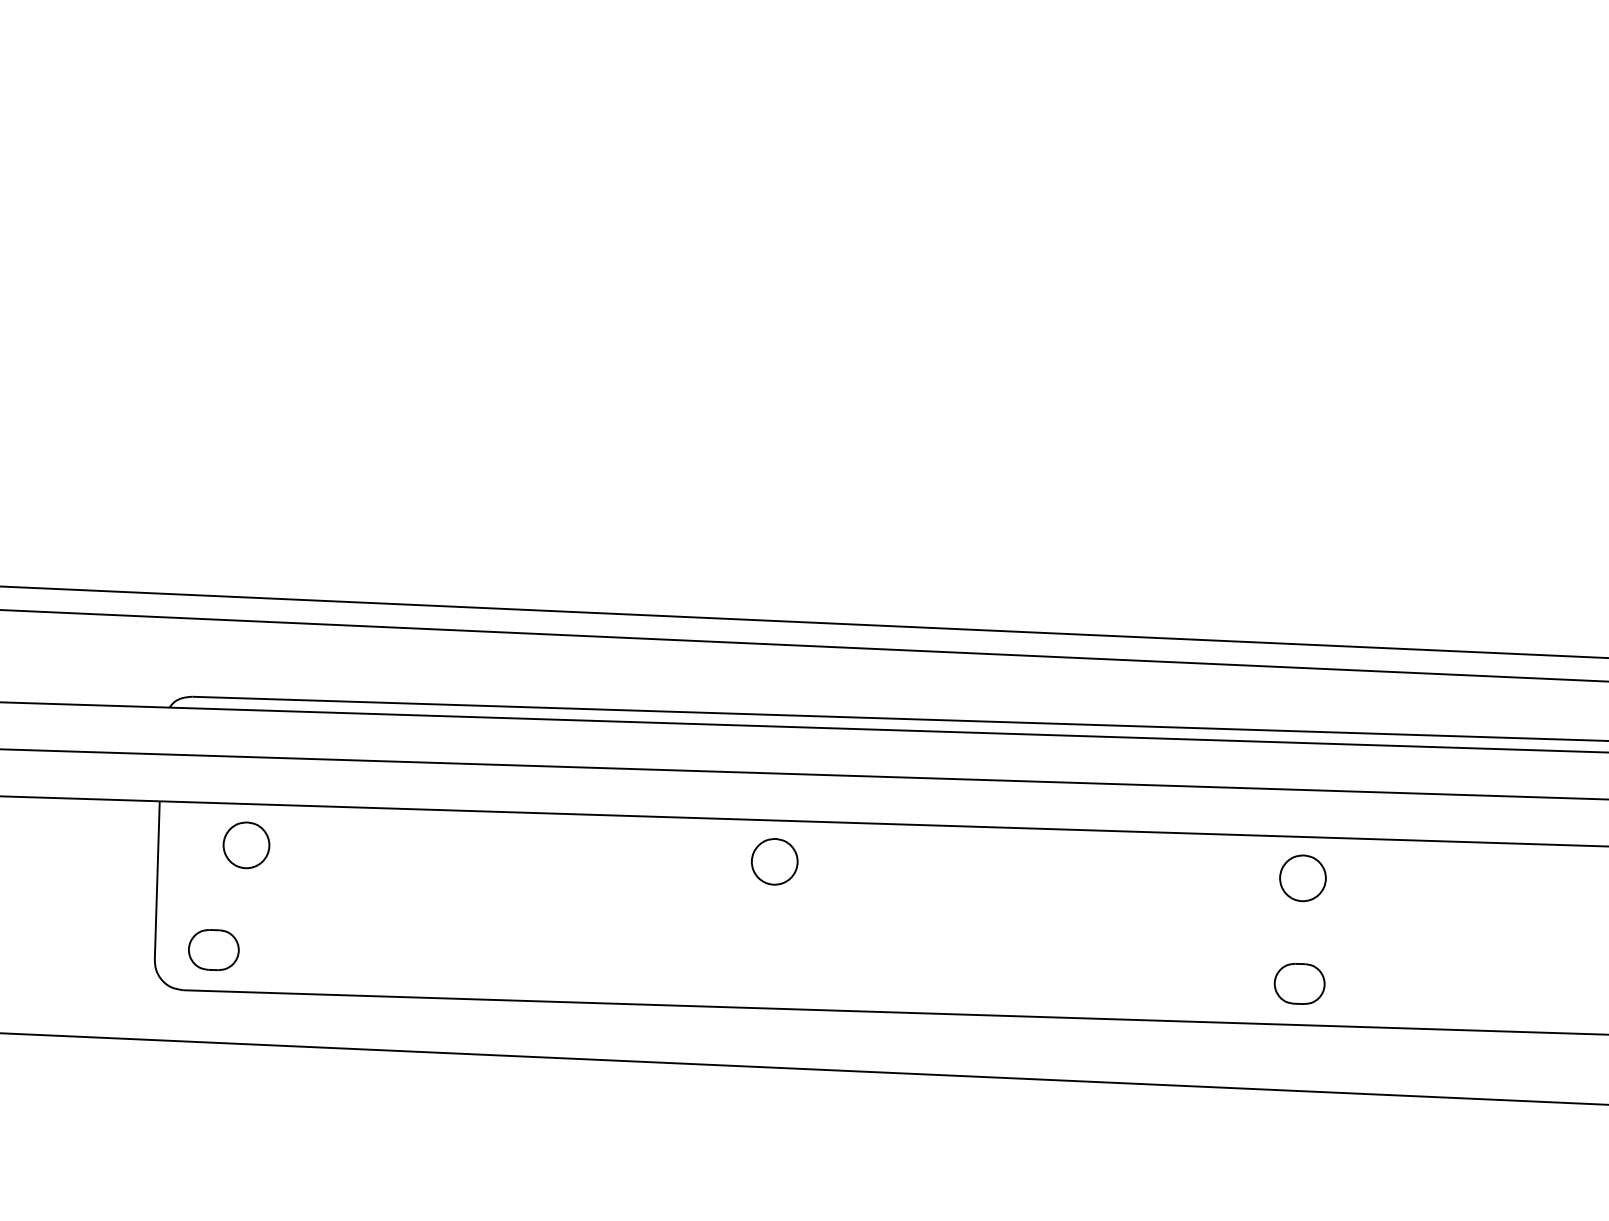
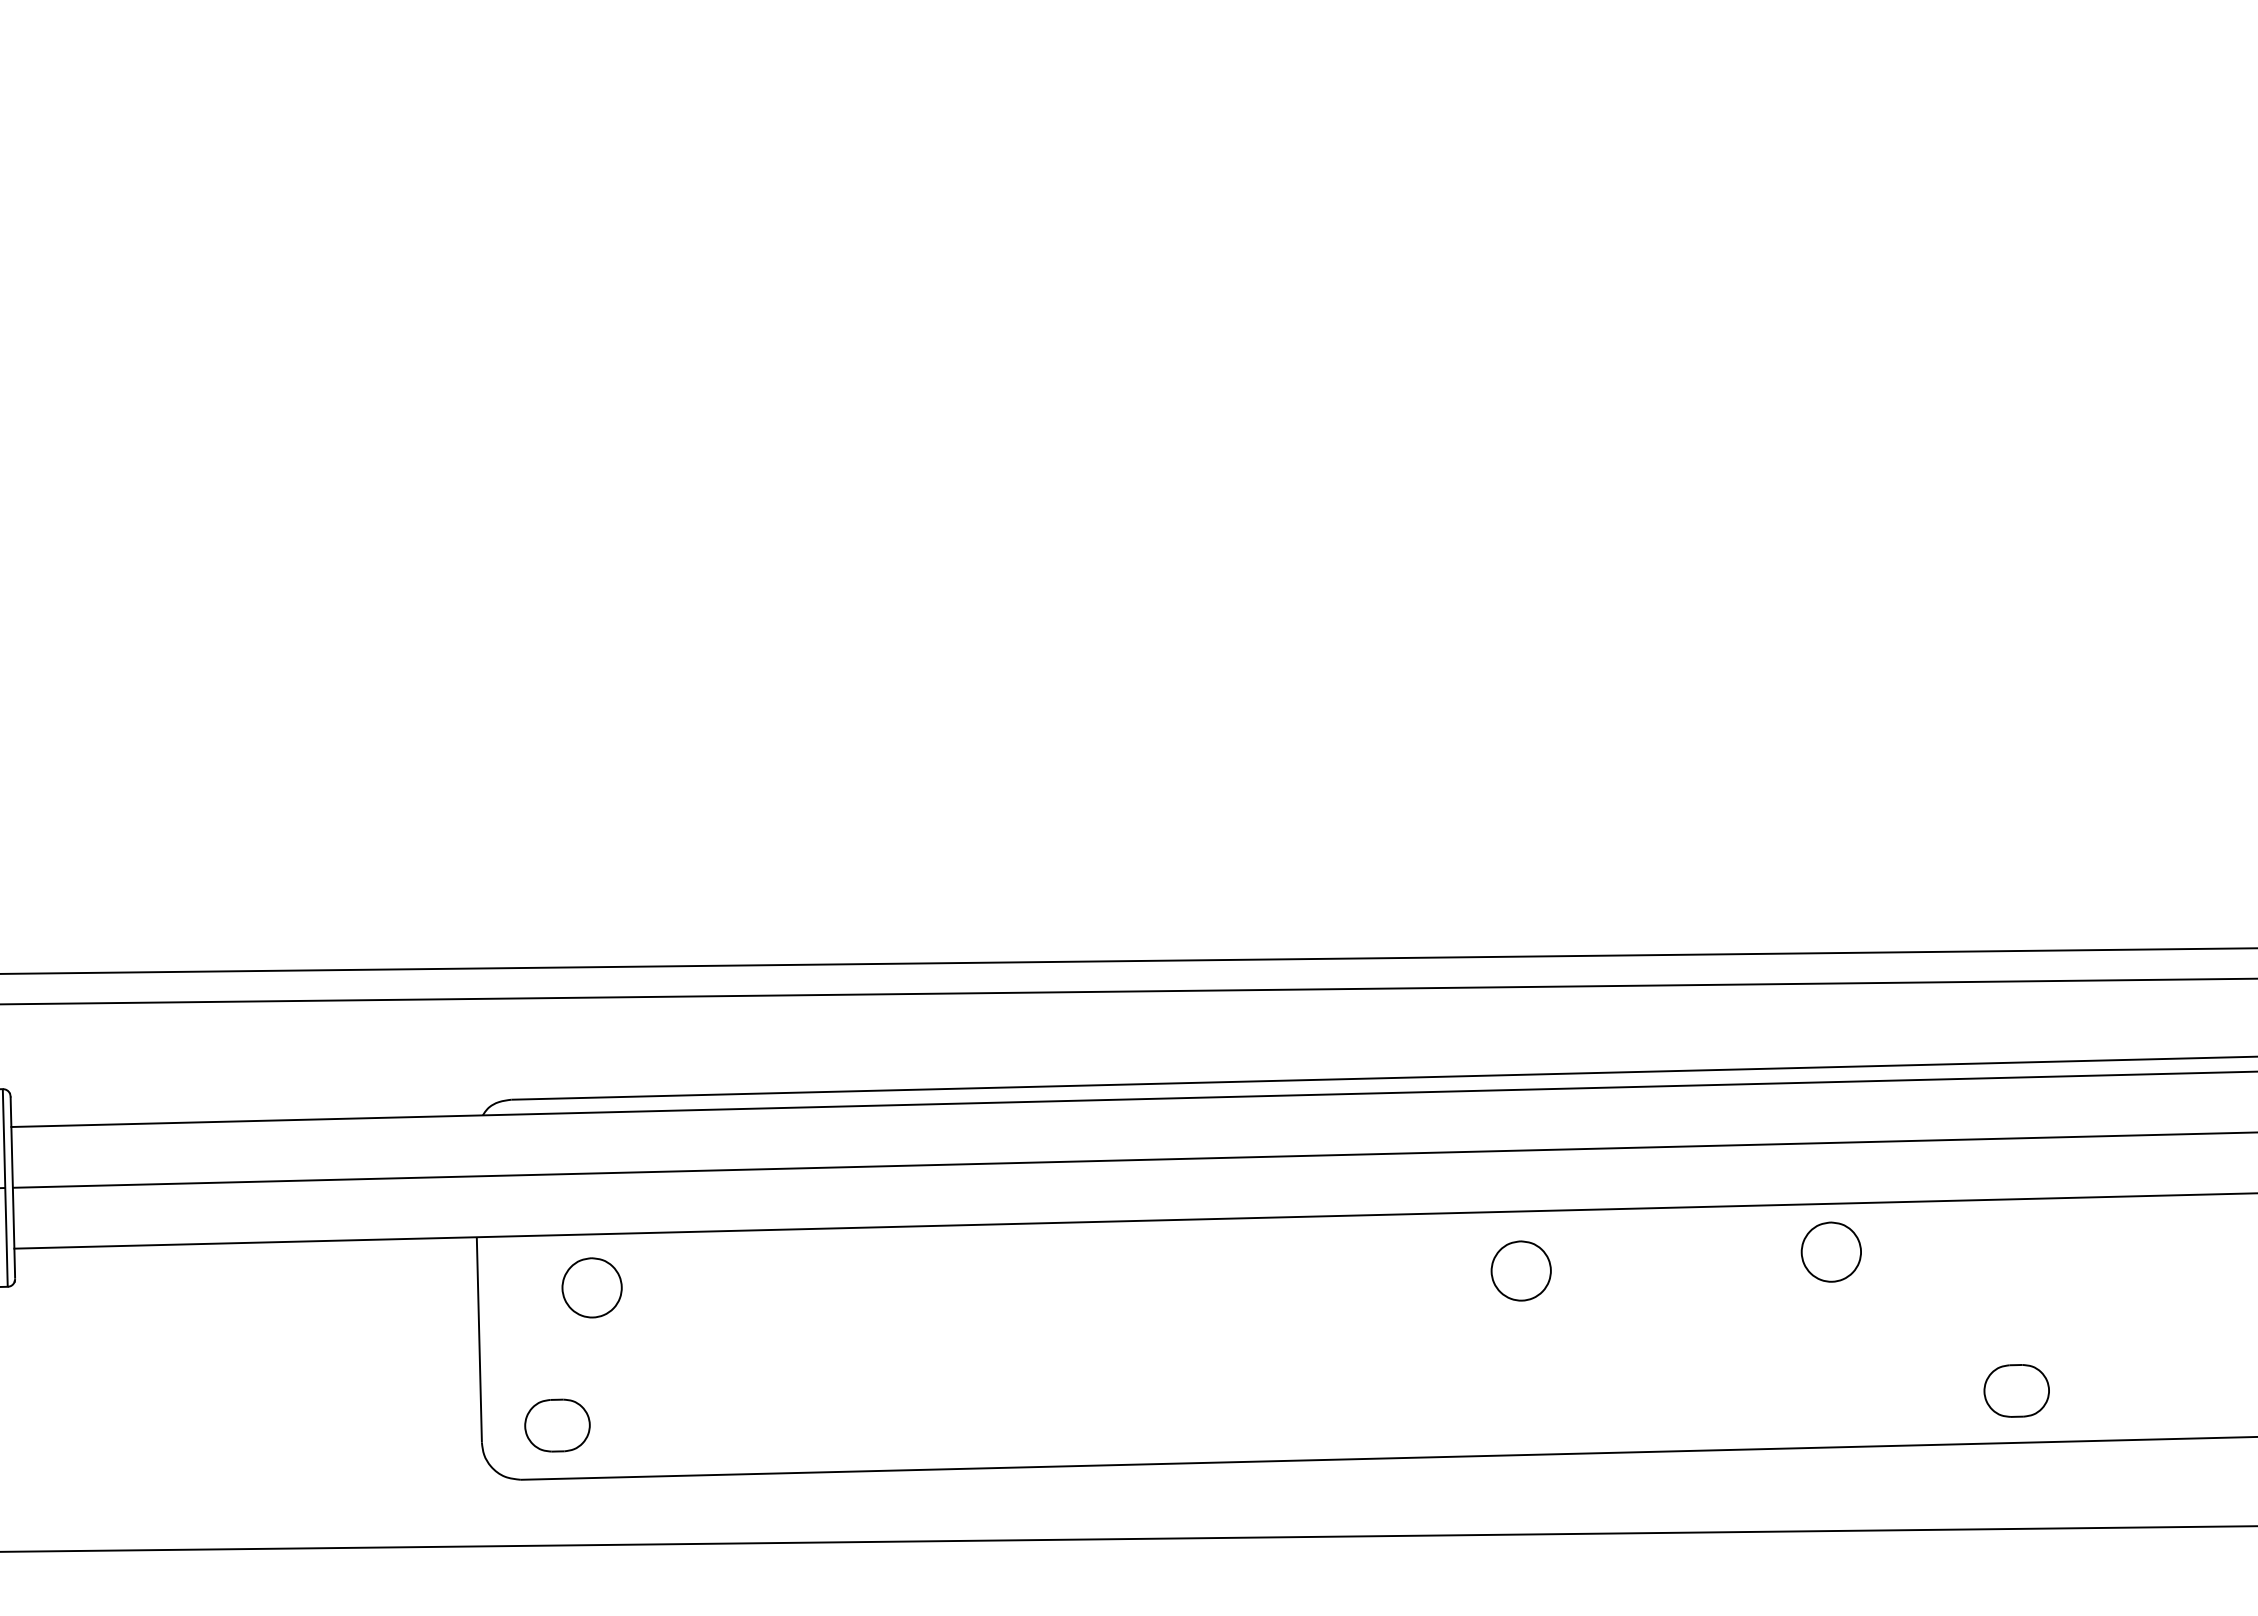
part: (774, 861) -> (1520, 1270), moved
part: (1302, 877) -> (1830, 1251), moved
part: (1299, 983) -> (2016, 1390), moved

